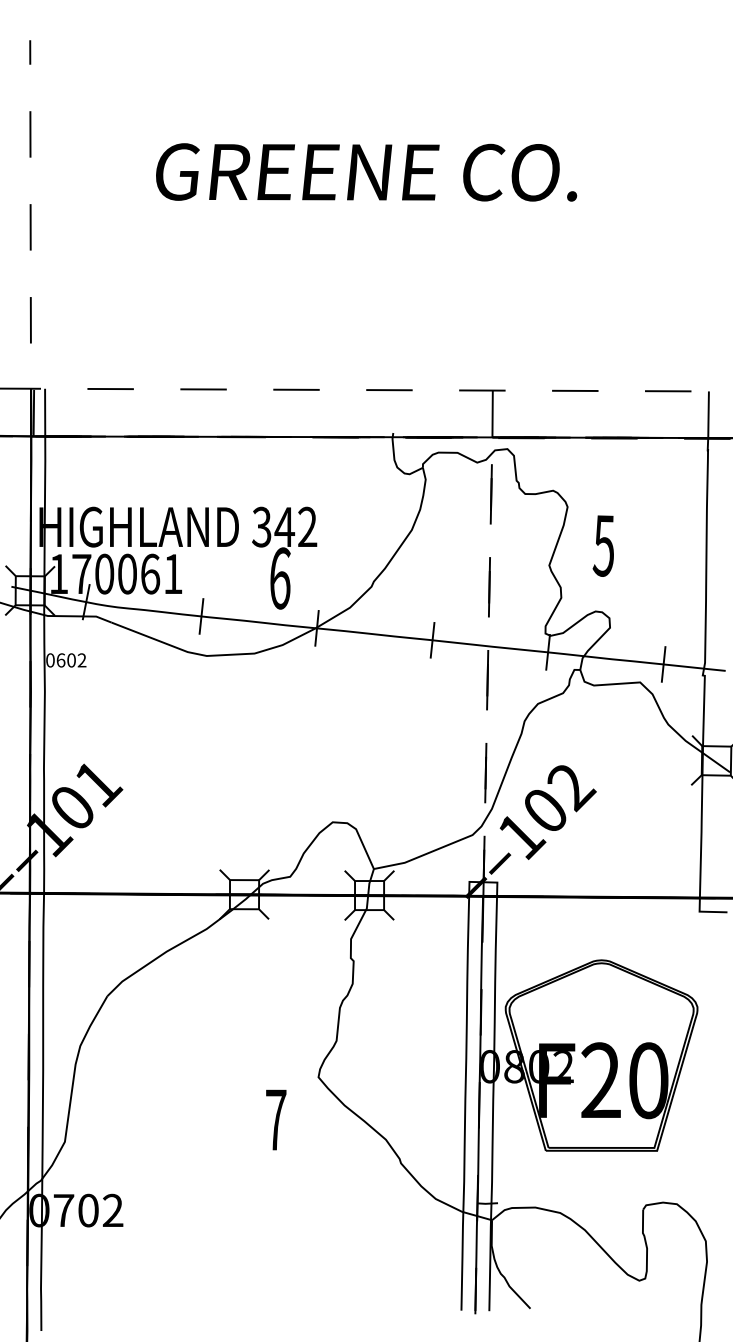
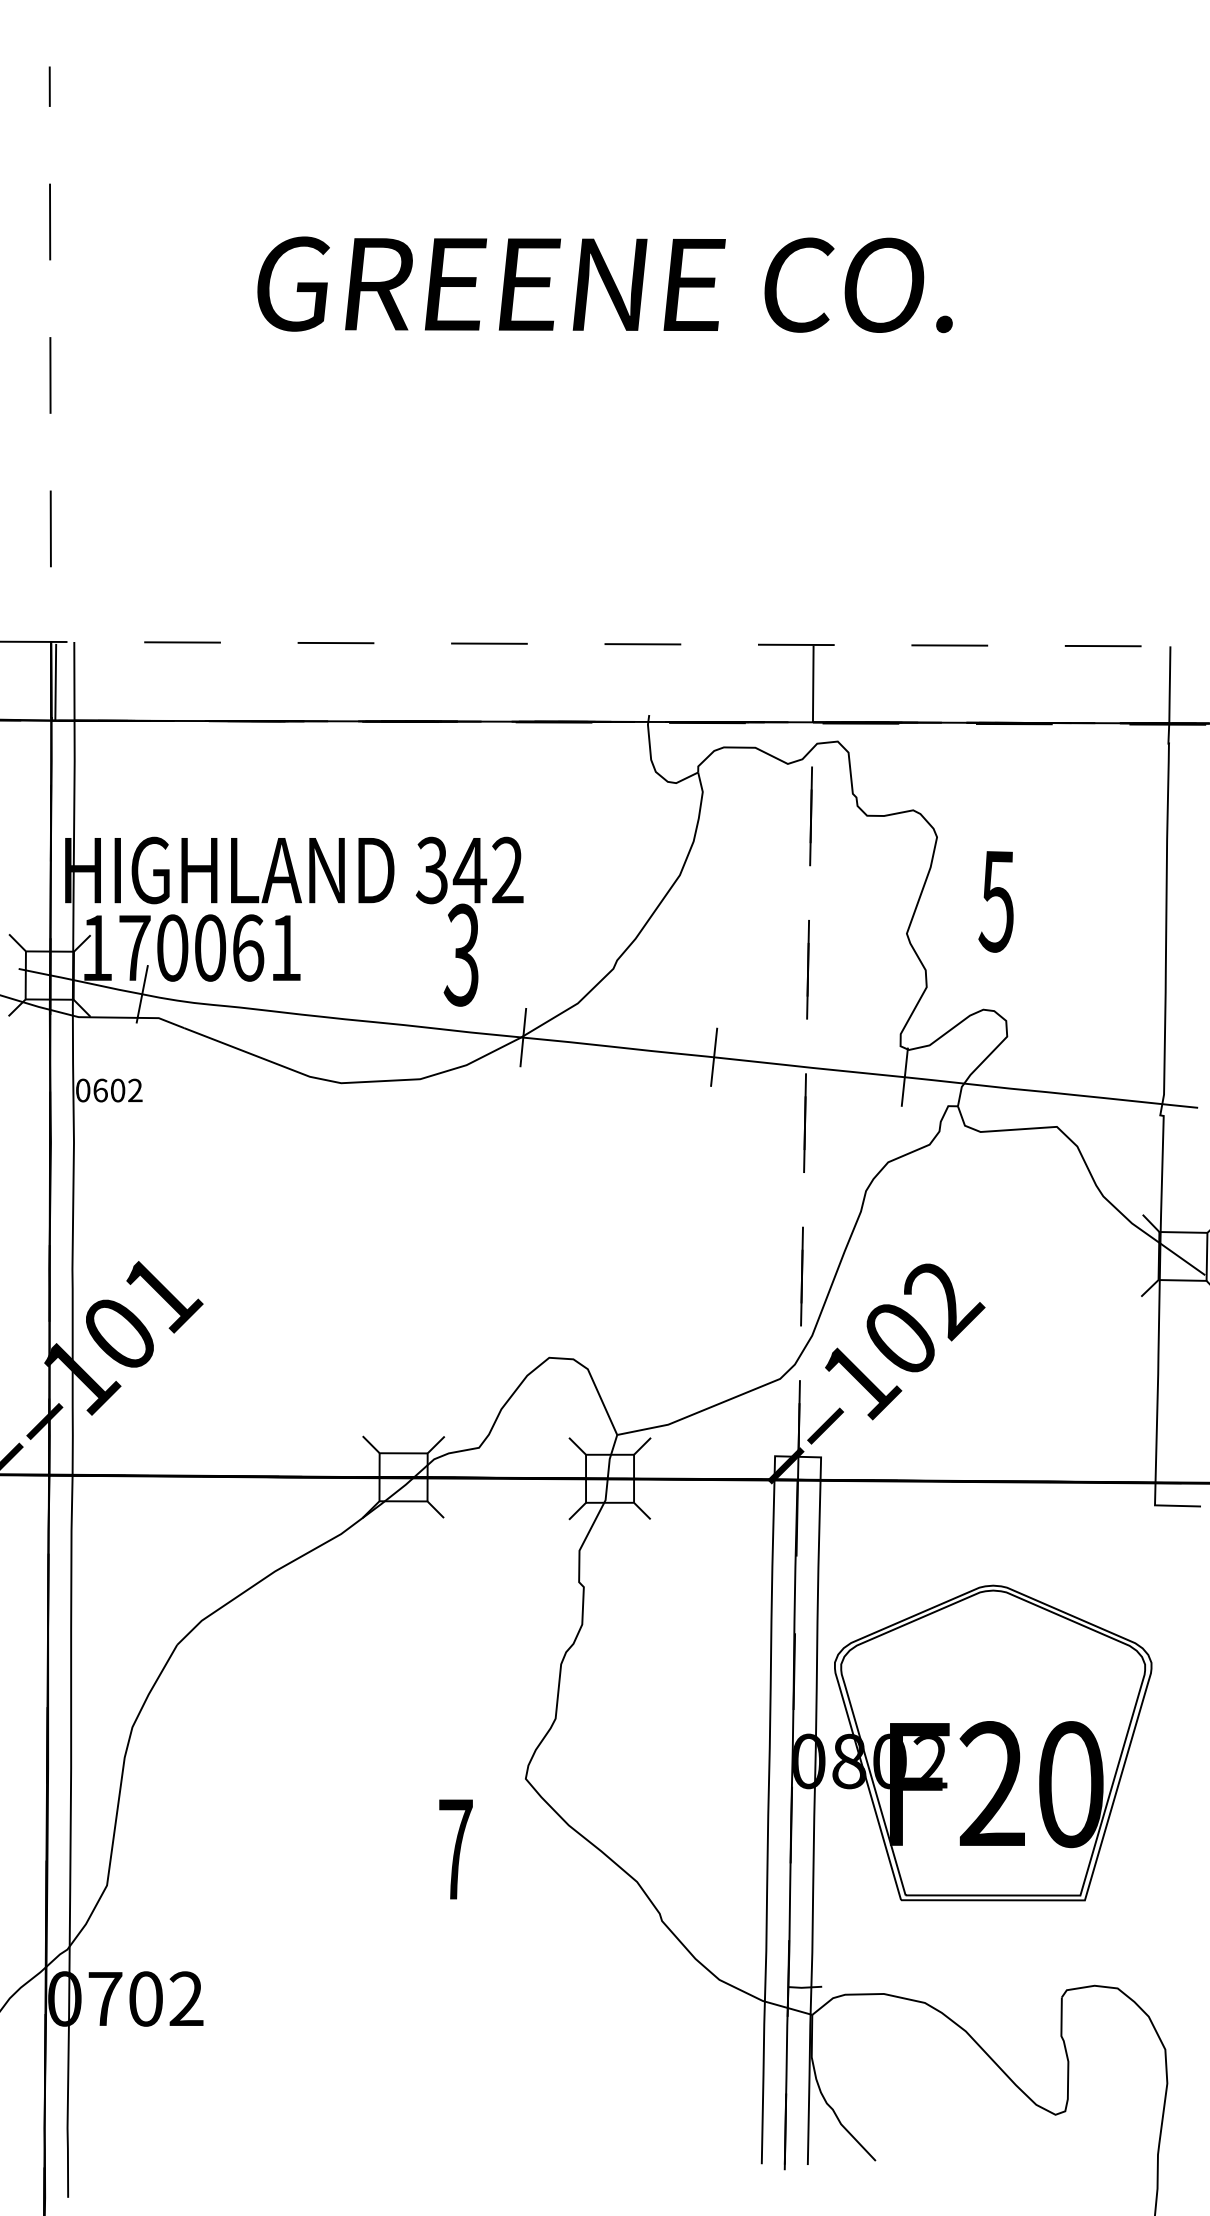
text: (279, 578) -> (461, 955), 6 -> 3
line: (201, 616) -> (332, 1018), removed
line: (663, 664) -> (1095, 1097), removed

